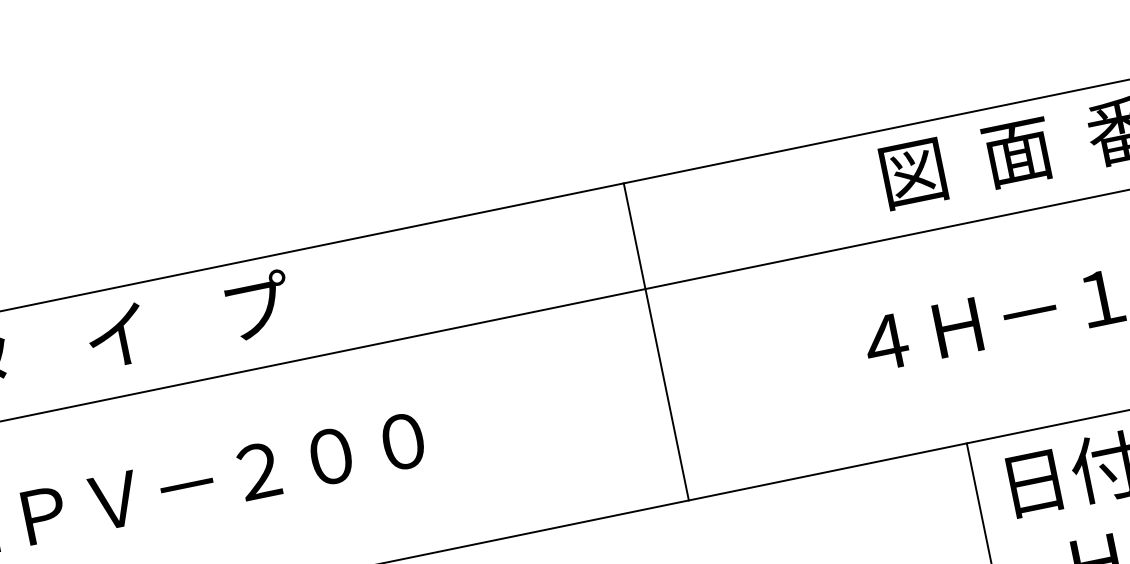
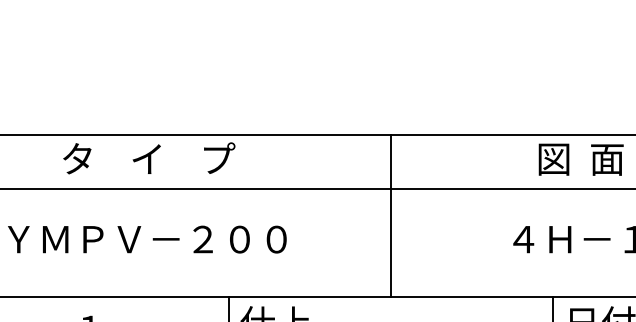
line: (655, 342) -> (390, 216), moved

